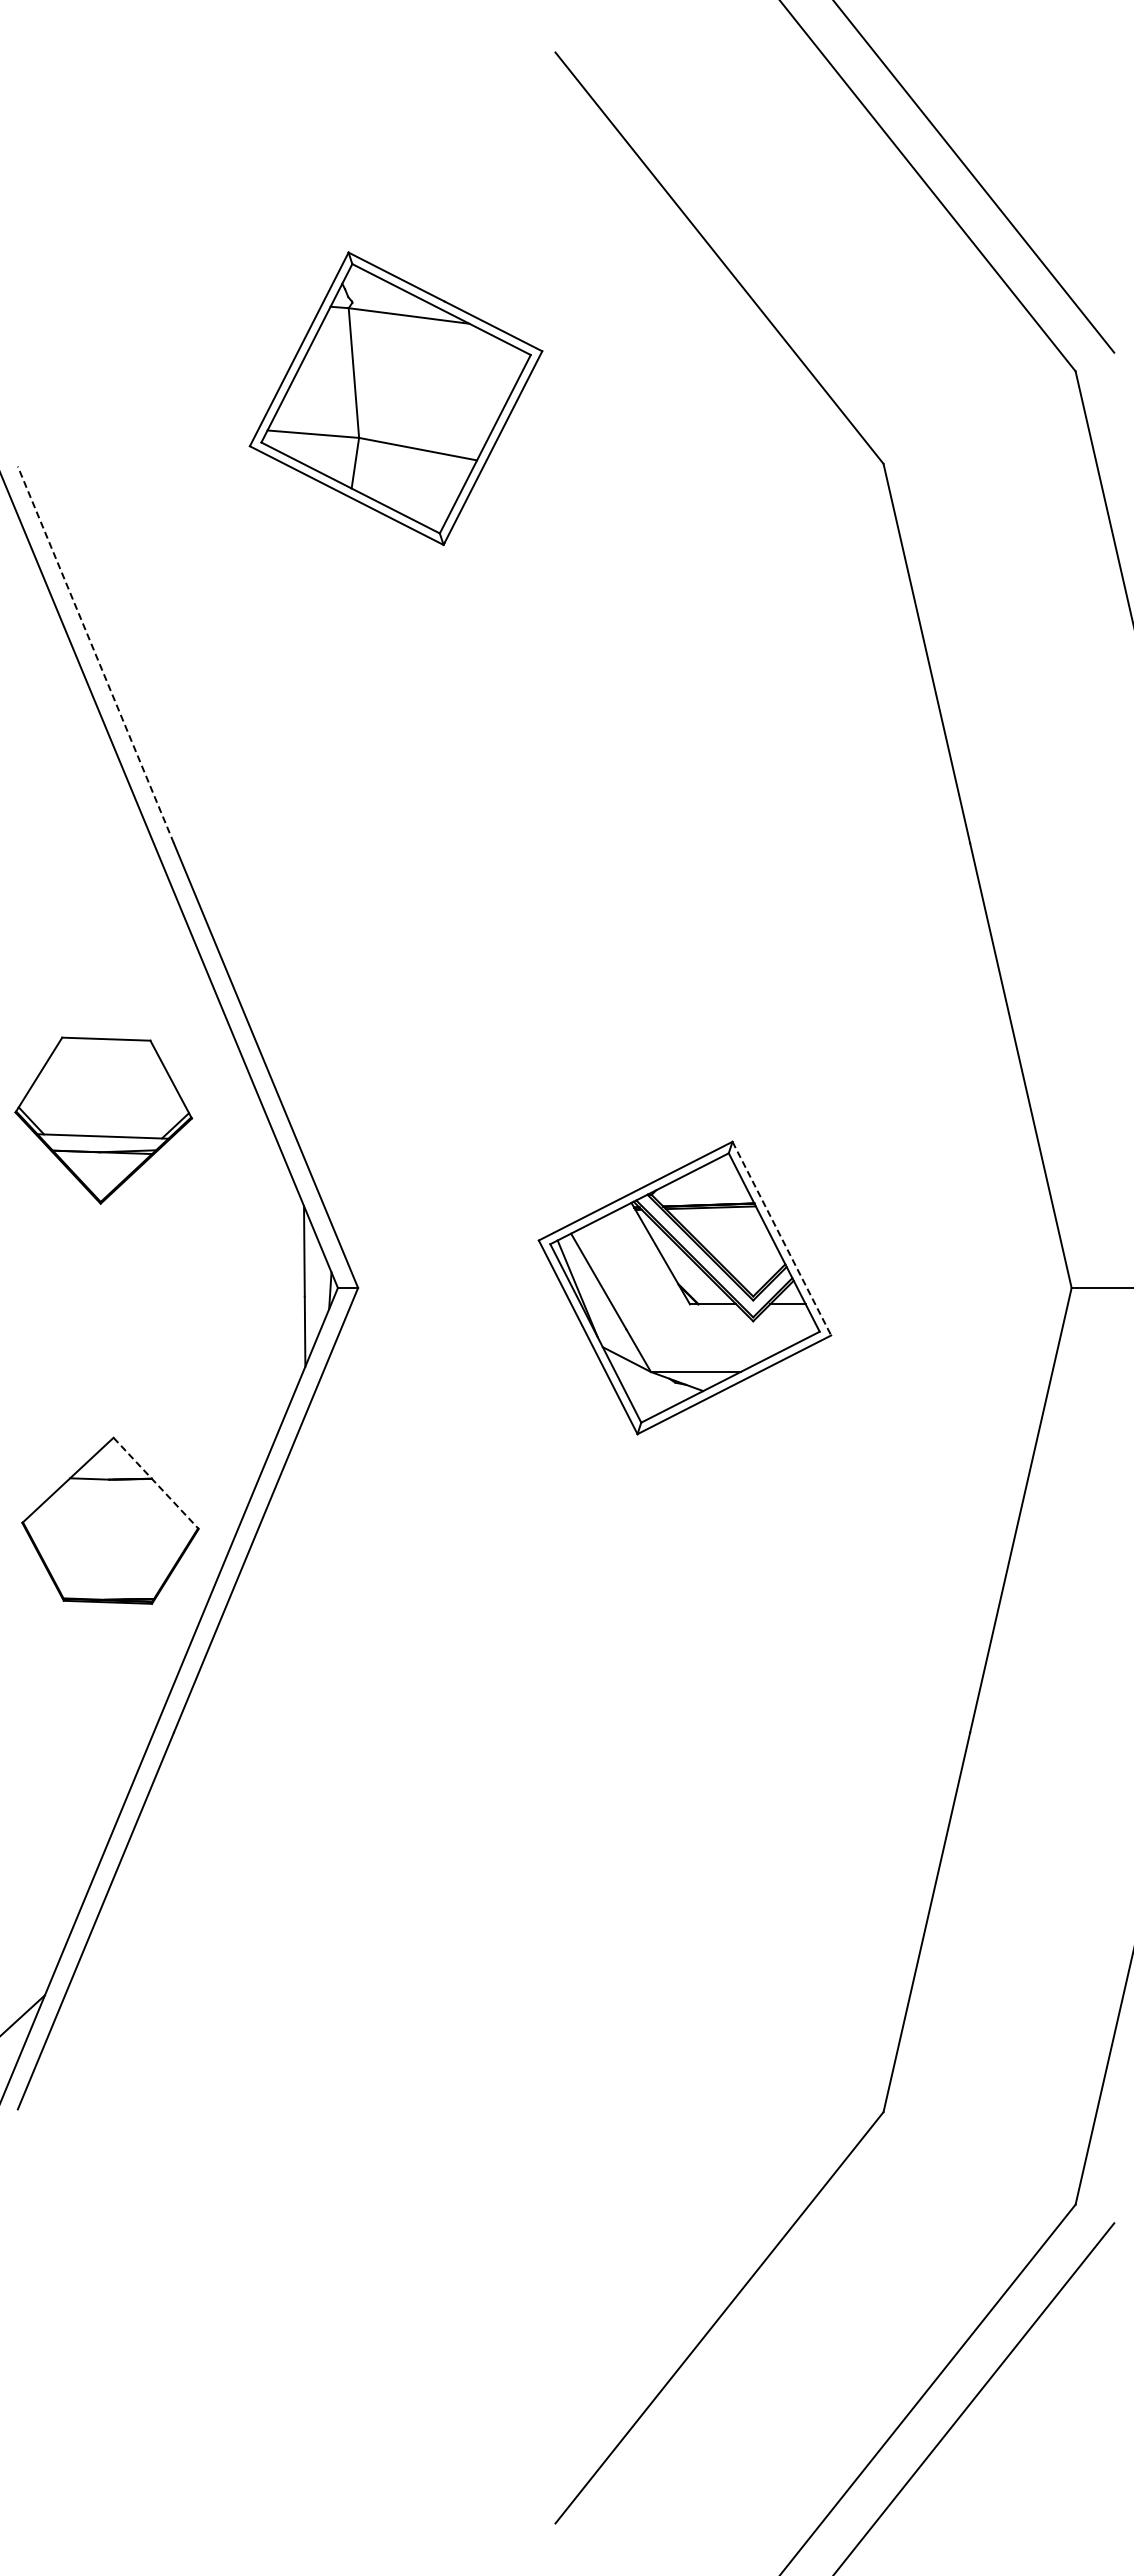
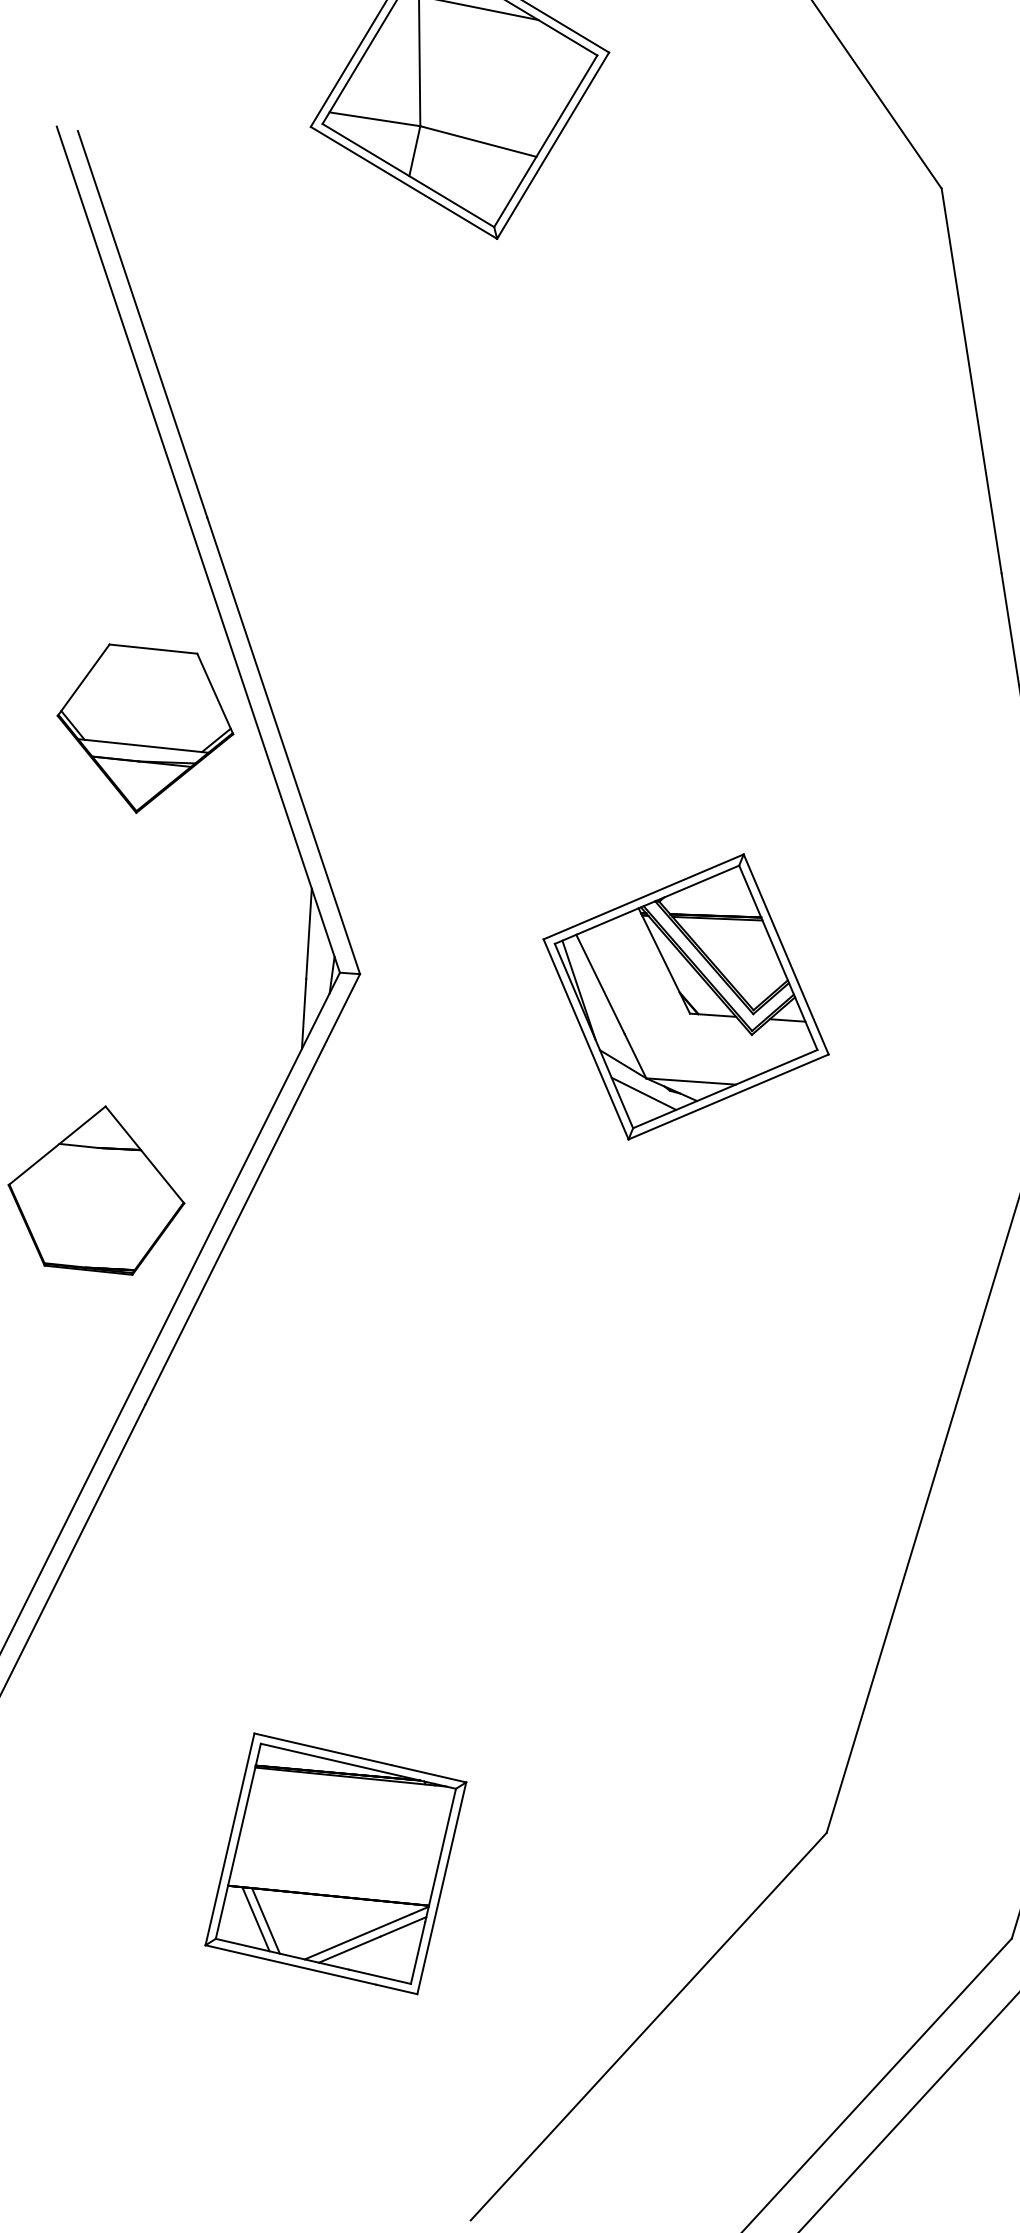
line: (95, 655) -> (142, 324), dashed -> solid
part: (103, 1120) -> (144, 730), moved
line: (781, 1238) -> (785, 954), dashed -> solid
line: (649, 1387) -> (643, 1093), added
line: (156, 1483) -> (145, 1155), dashed -> solid
part: (395, 2176) -> (335, 1863), added

